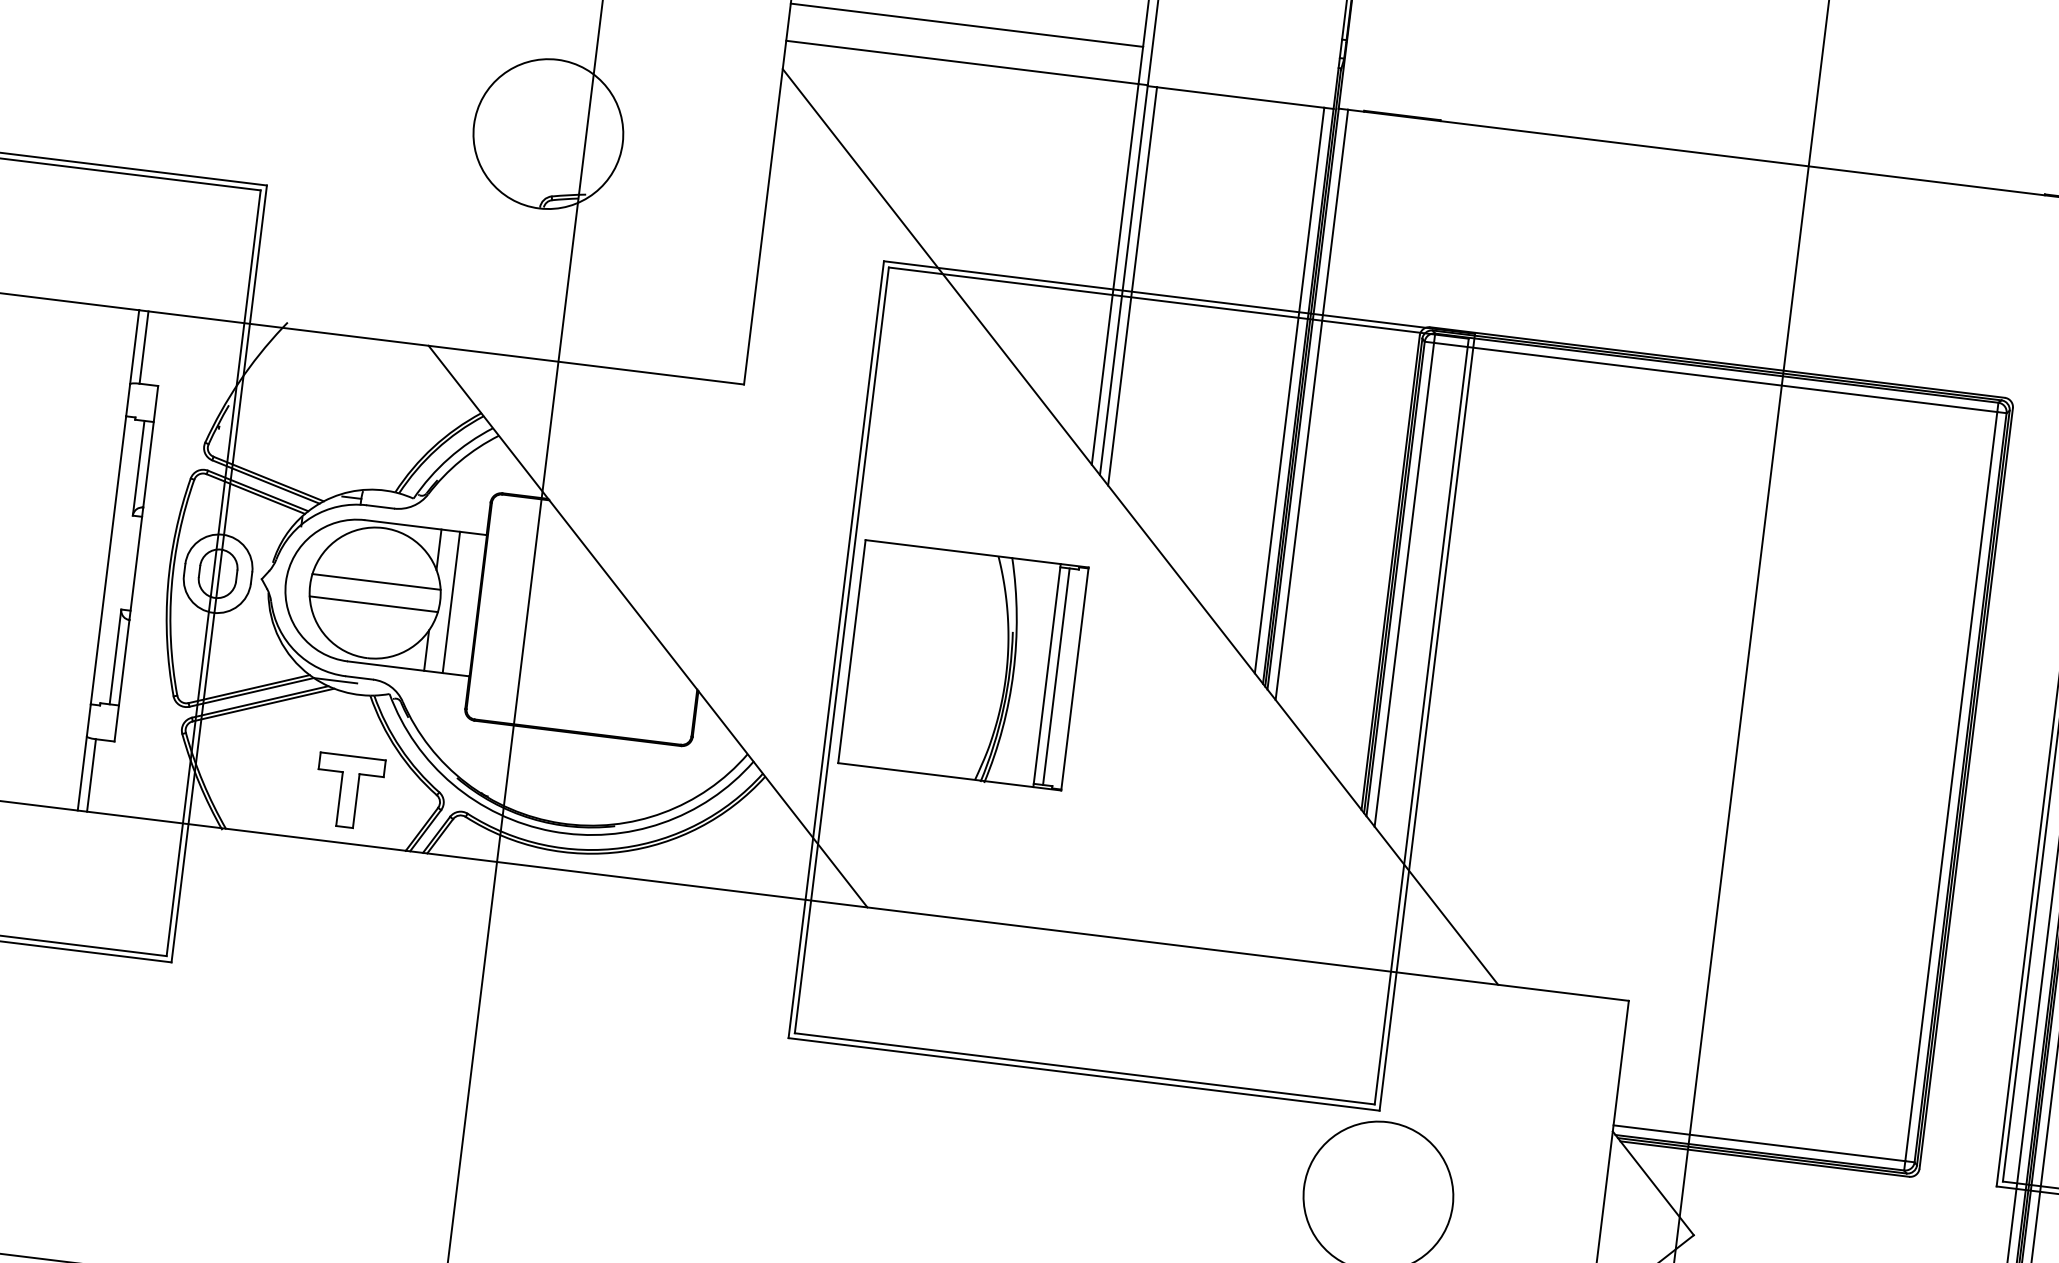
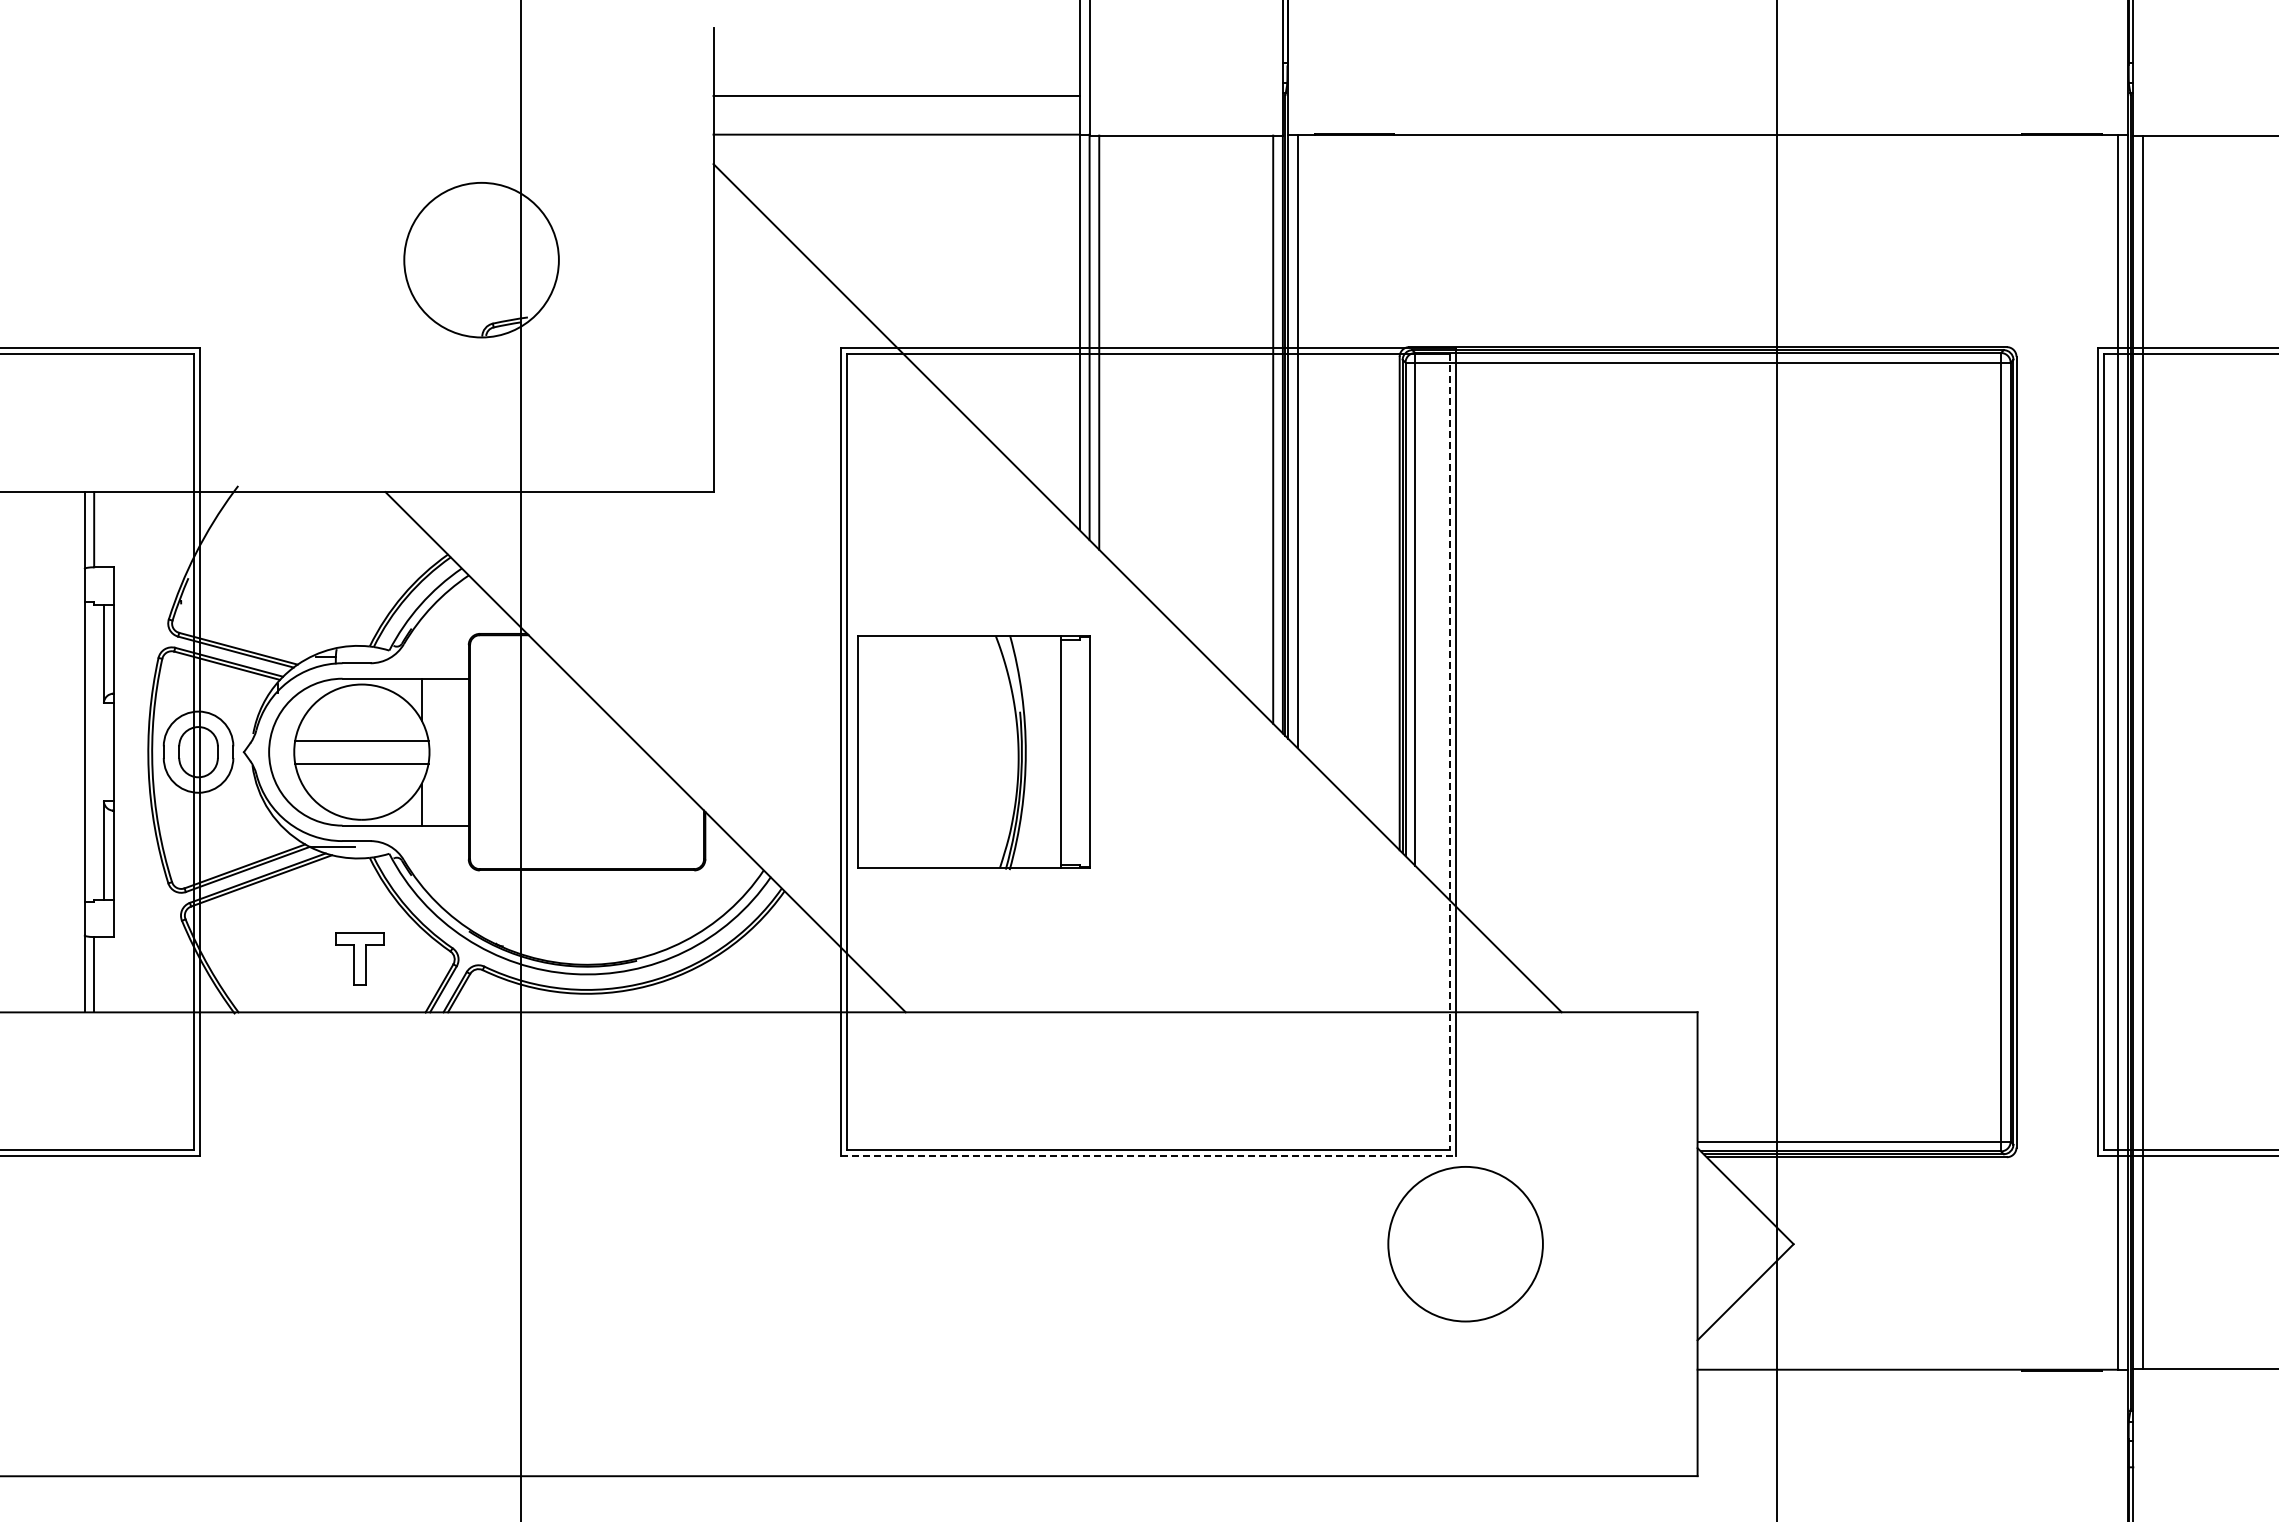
line: (451, 601) -> (441, 751), removed
line: (1056, 676) -> (1070, 751), removed
line: (1421, 721) -> (1450, 752), solid -> dashed
part: (348, 791) -> (359, 958), size x0.7
line: (1084, 1074) -> (1149, 1156), solid -> dashed

